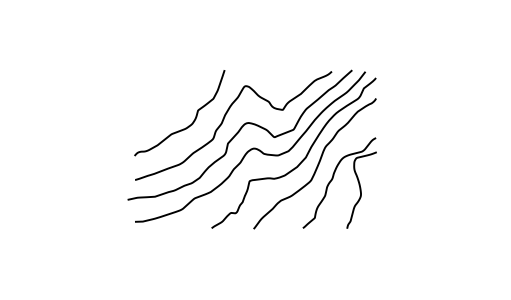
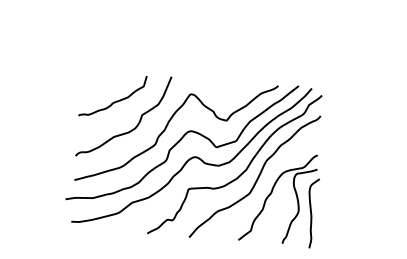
curve: (169, 98) -> (114, 101), added
curve: (374, 196) -> (311, 213), added

